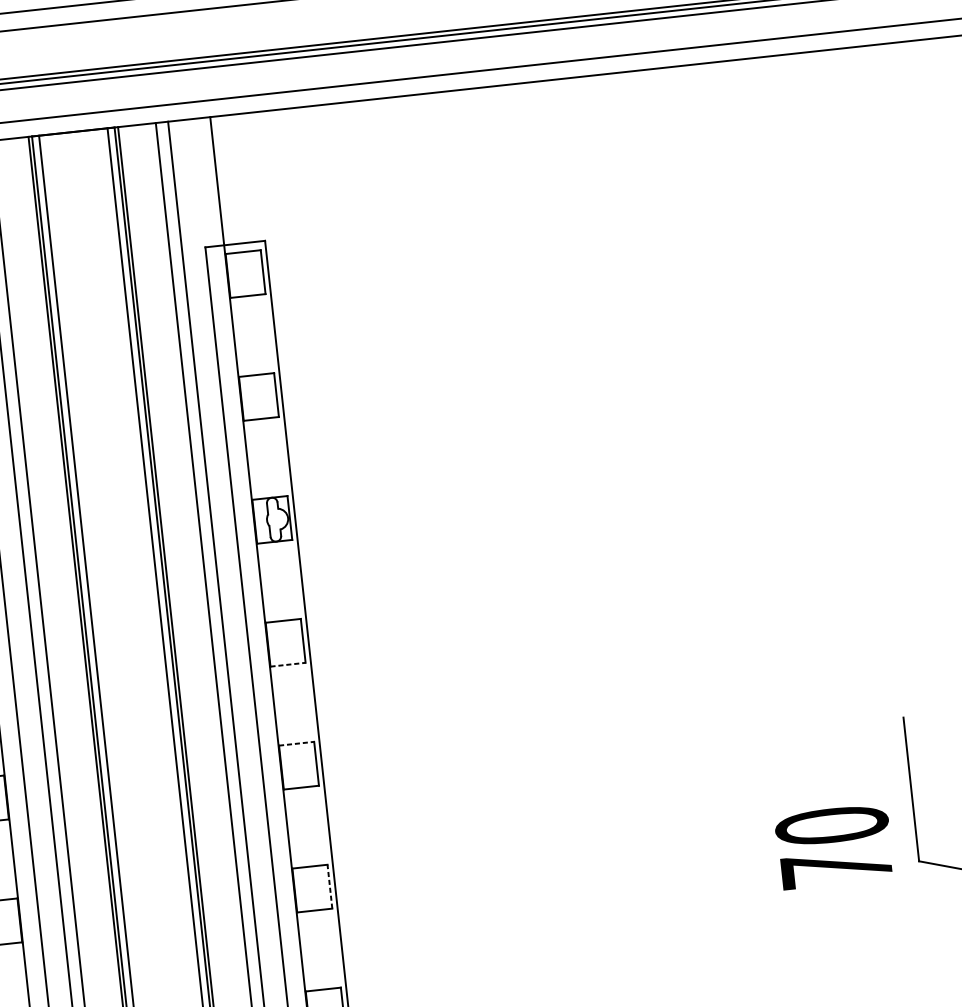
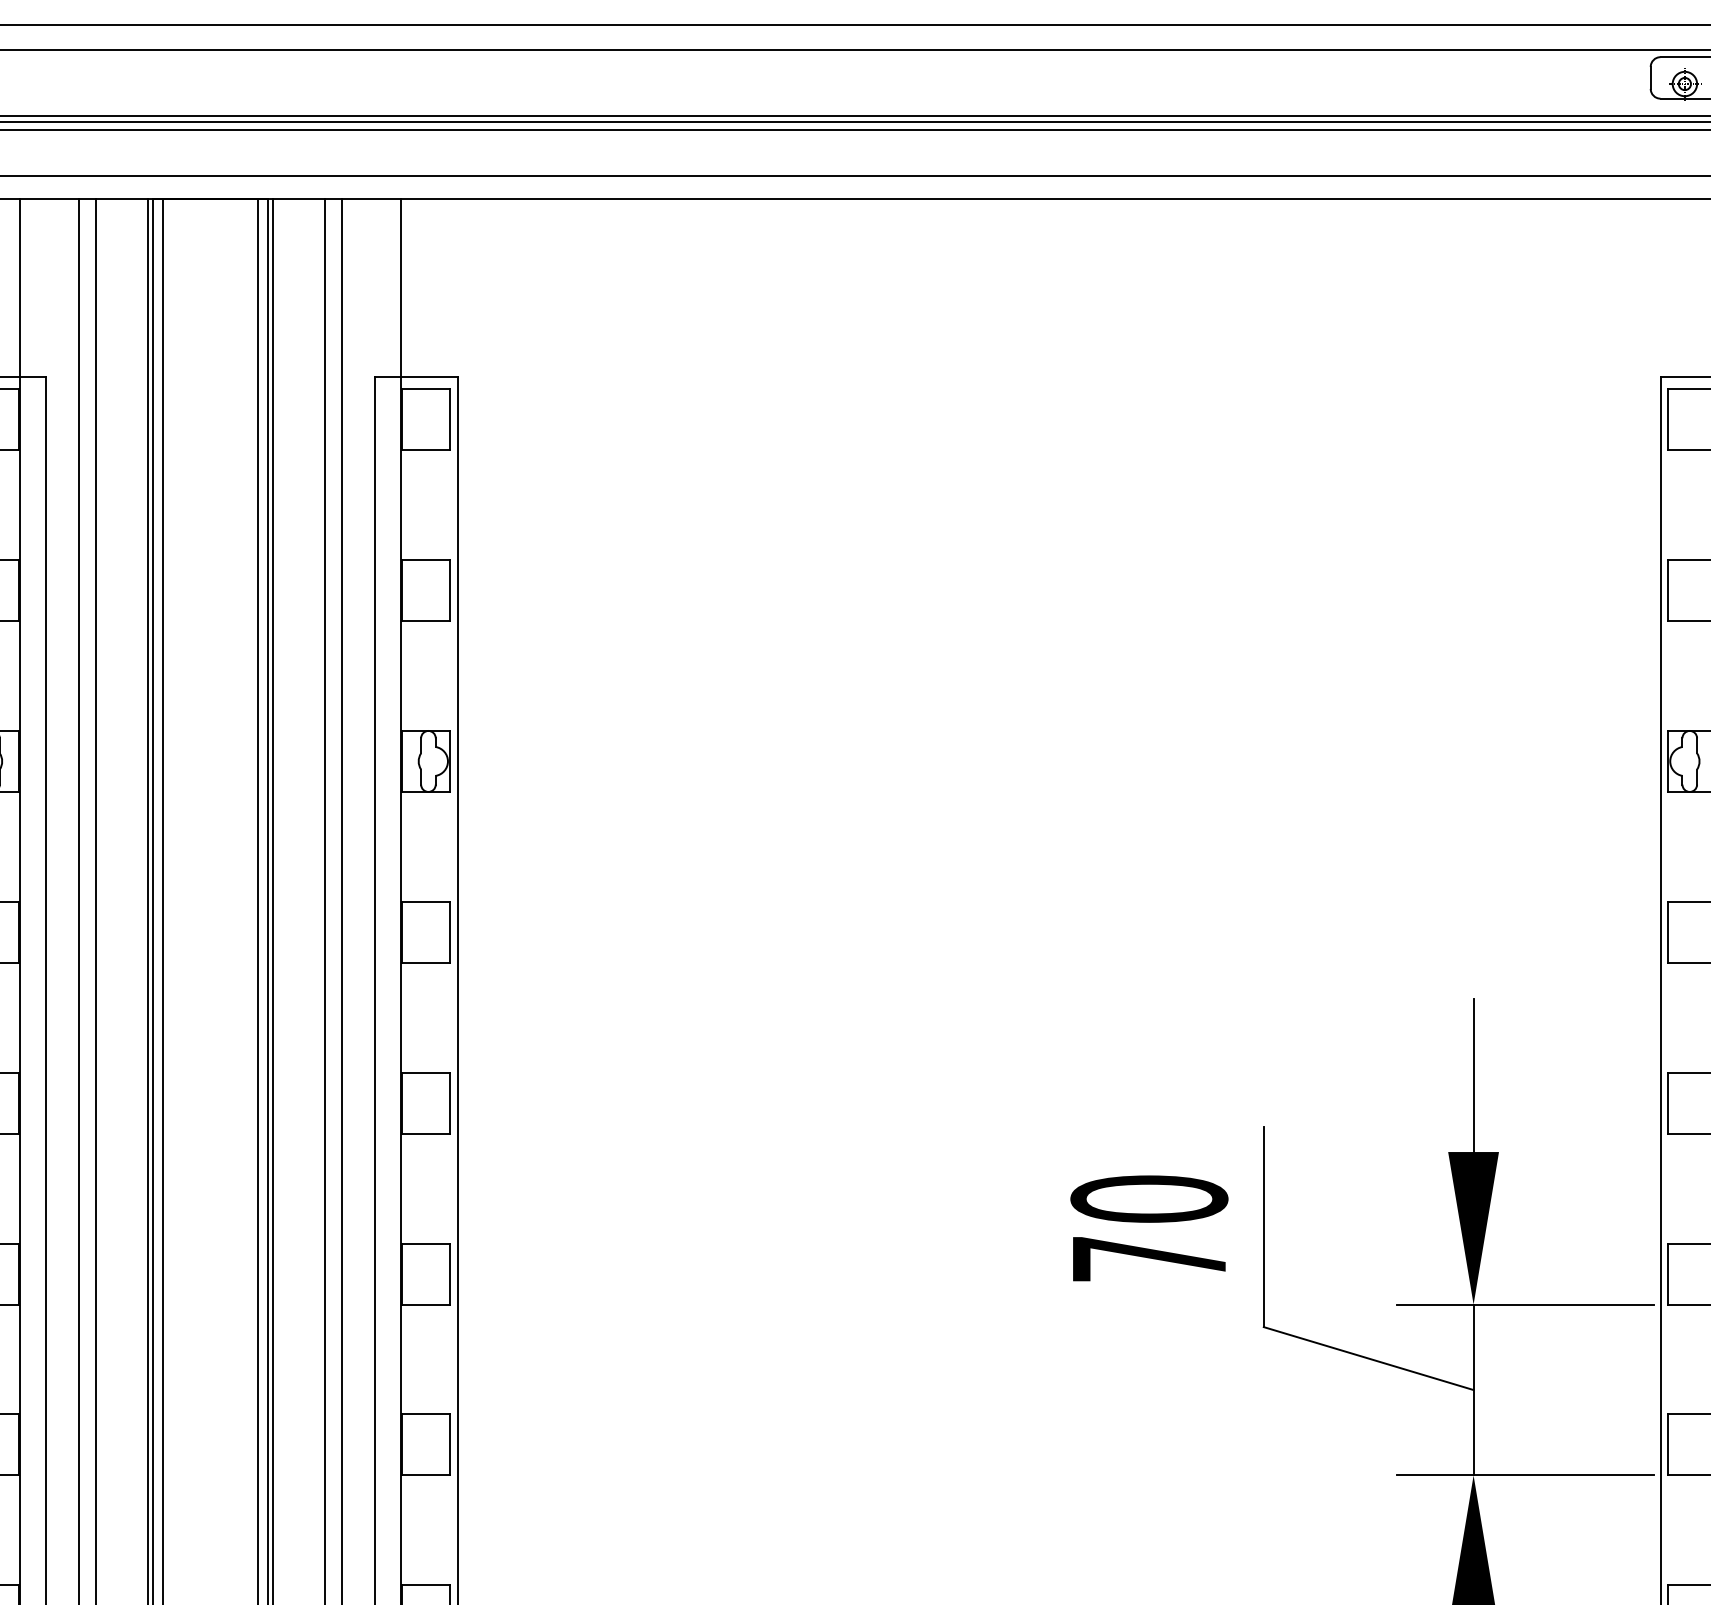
line: (288, 664) -> (426, 962), dashed -> solid
line: (296, 743) -> (426, 1072), dashed -> solid
text: (834, 846) -> (1149, 1228), moved
line: (330, 886) -> (450, 1274), dashed -> solid

